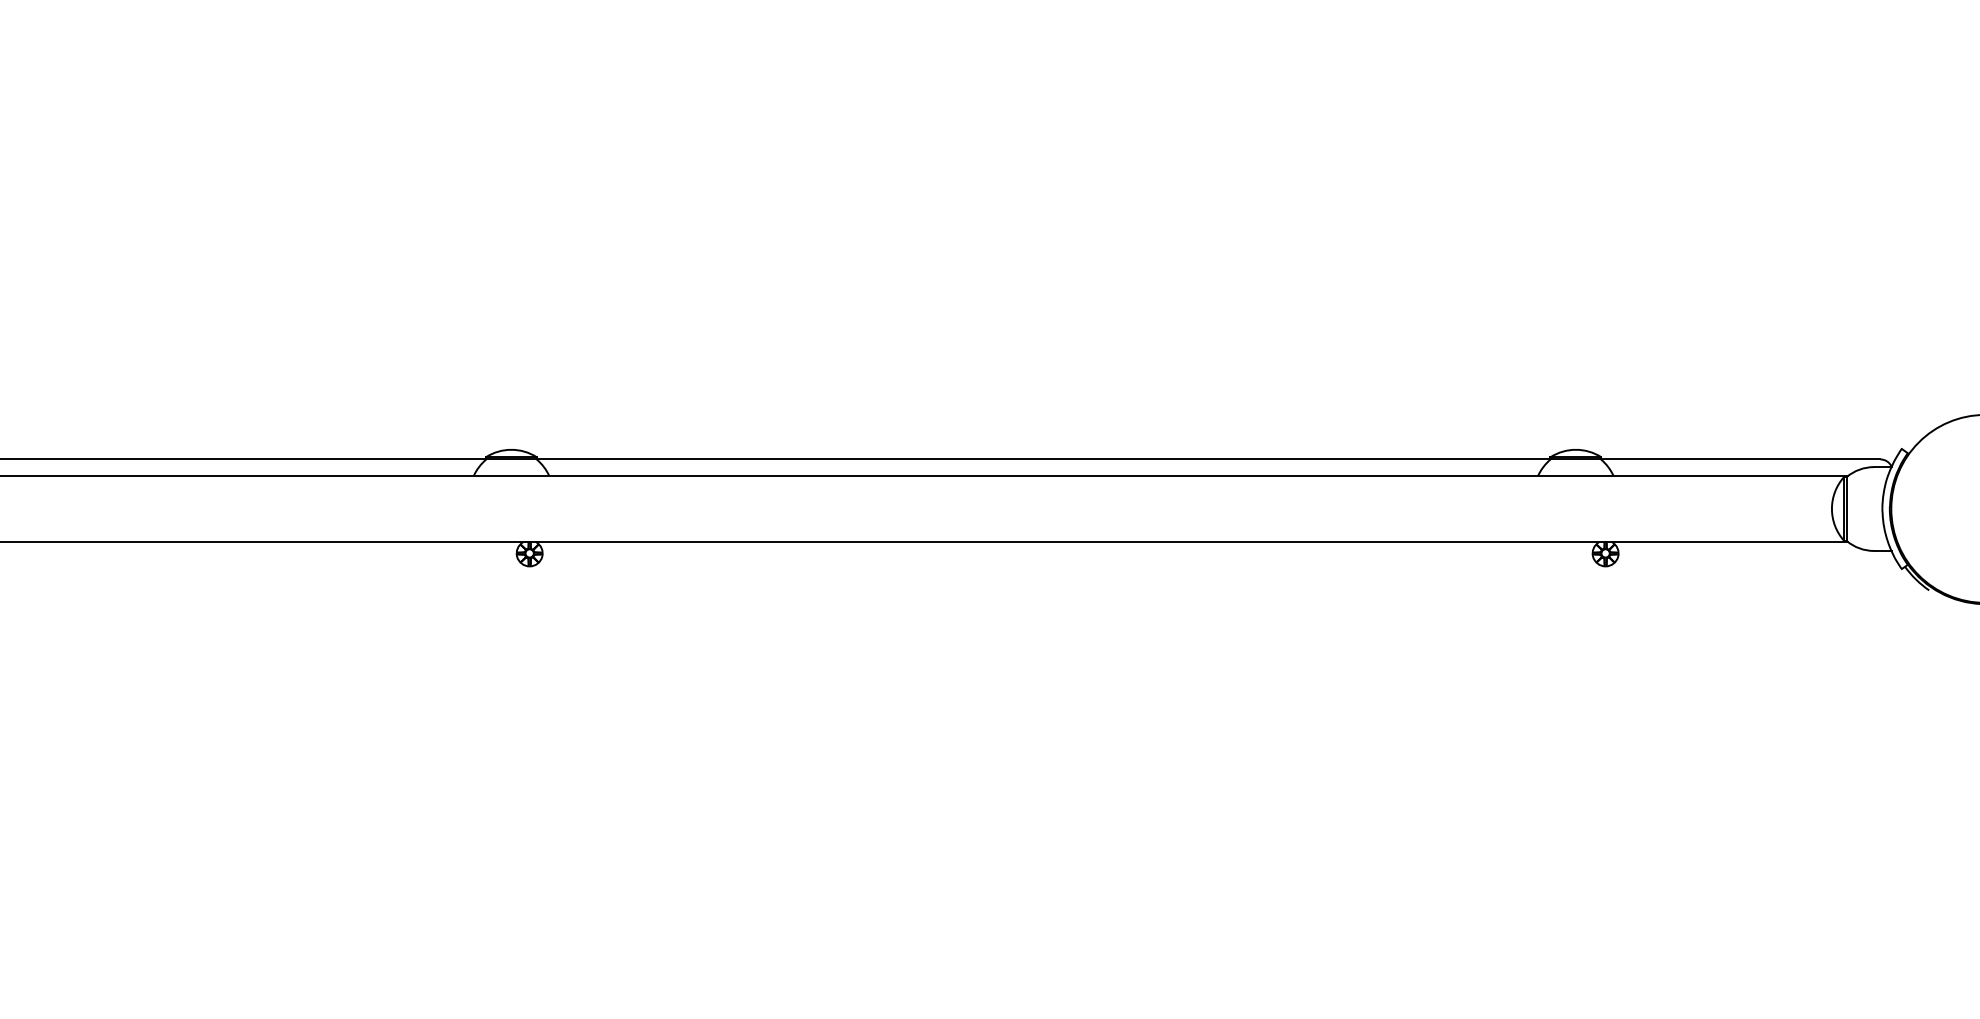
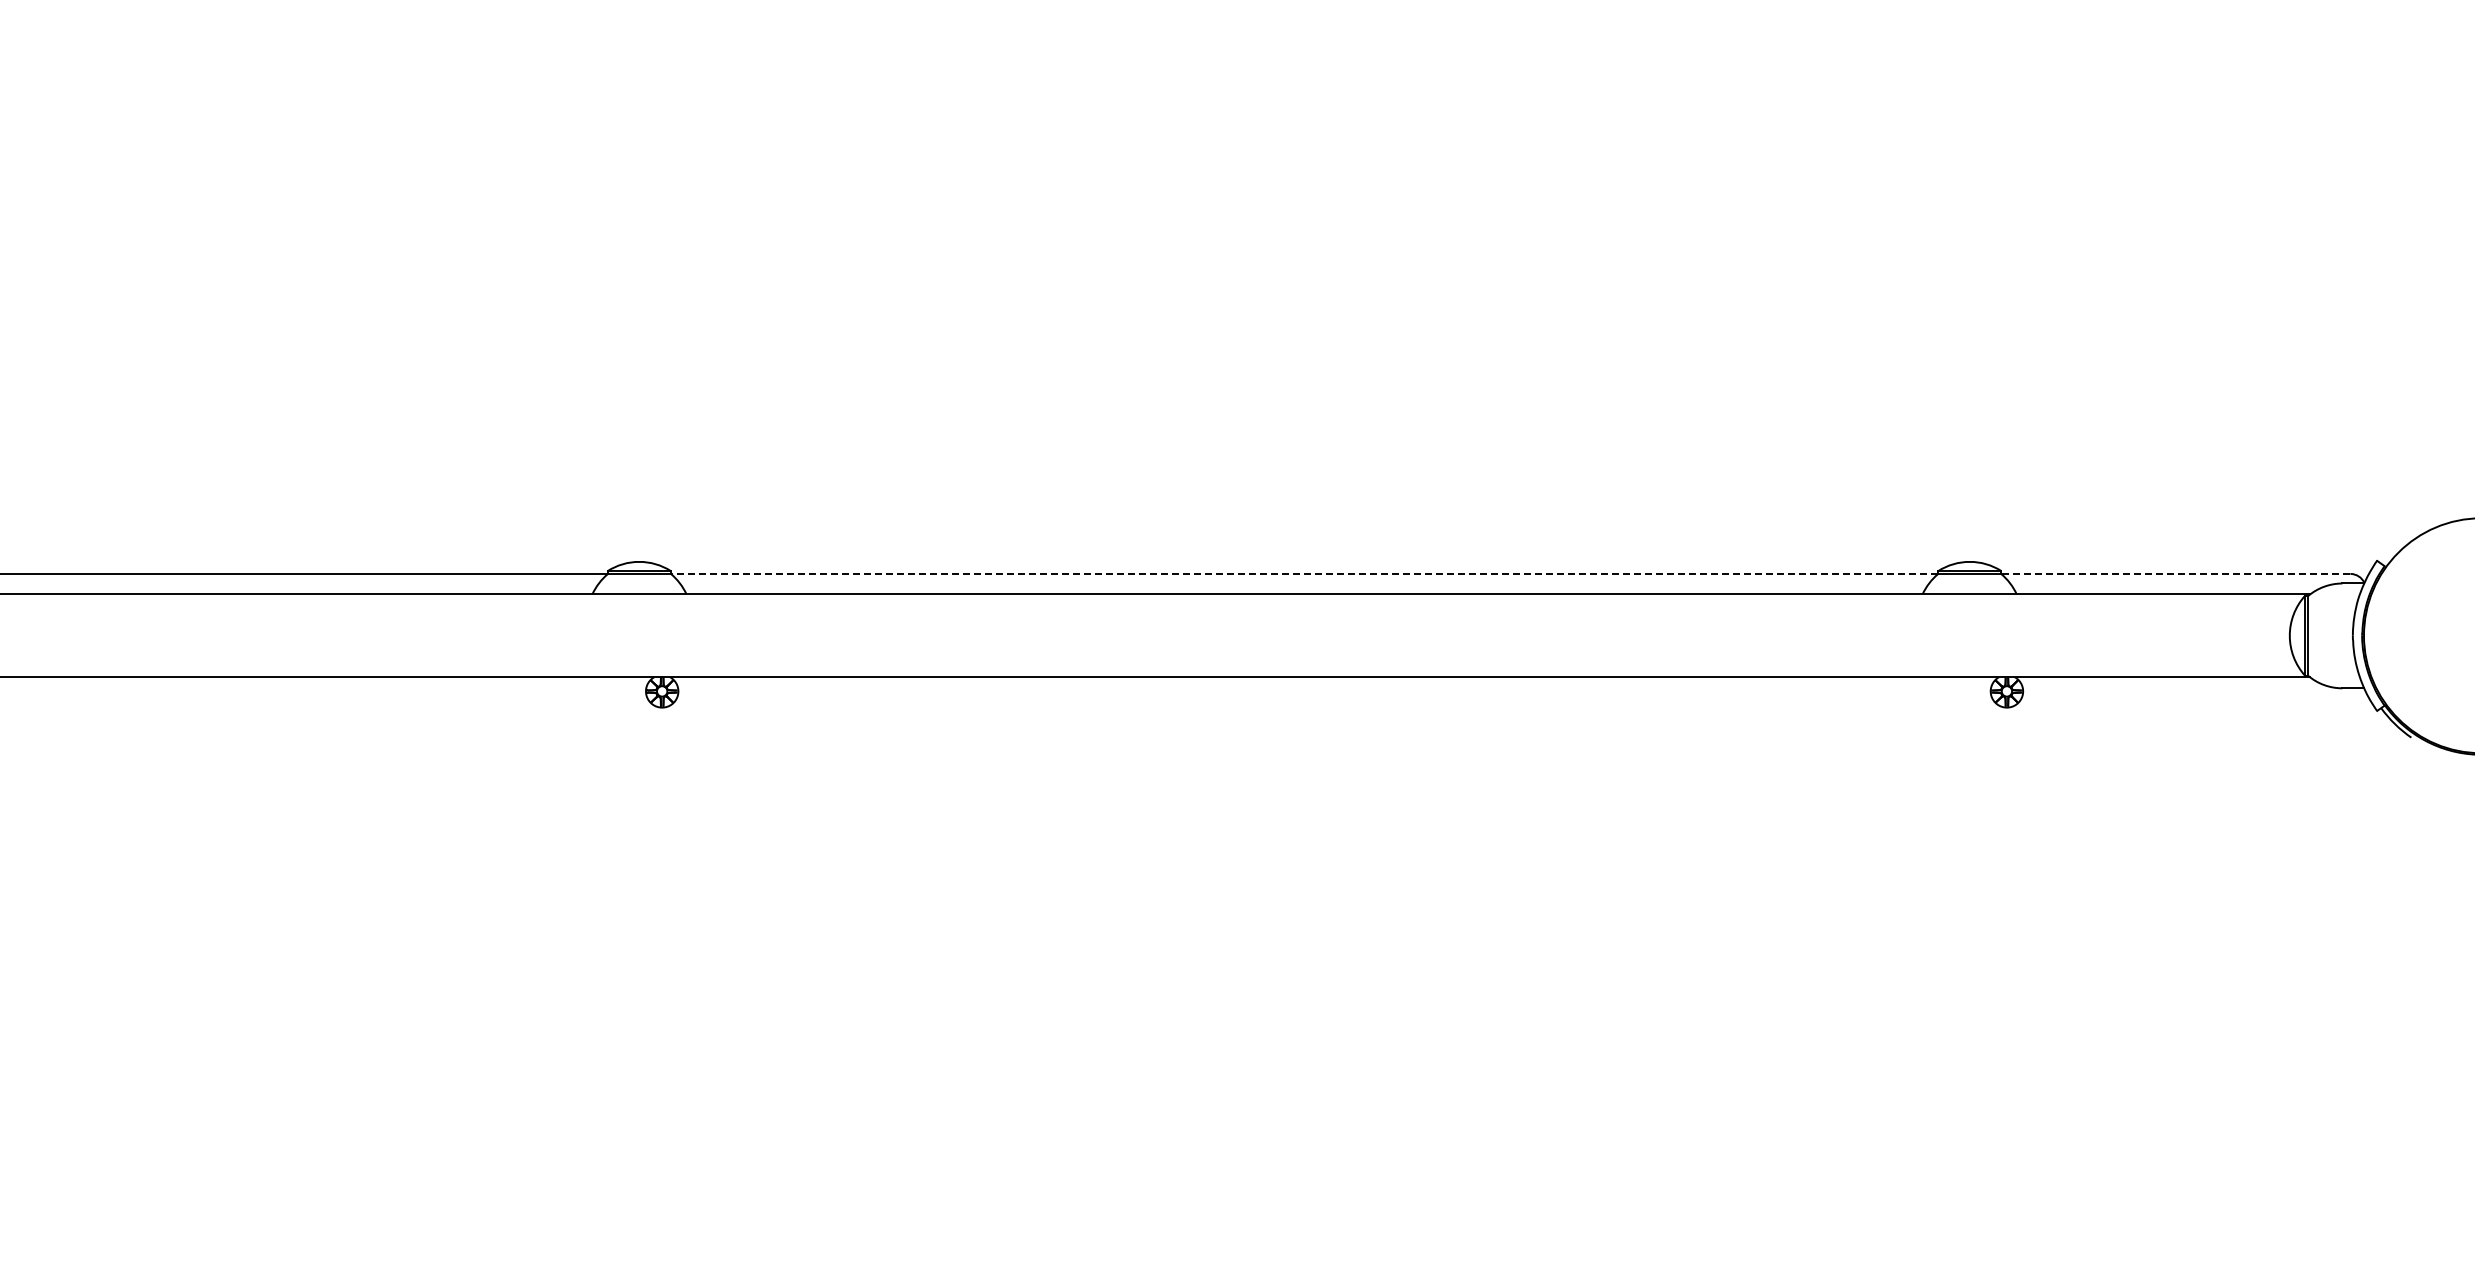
line: (1043, 459) -> (1304, 573), solid -> dashed
line: (1740, 459) -> (2175, 573), solid -> dashed

